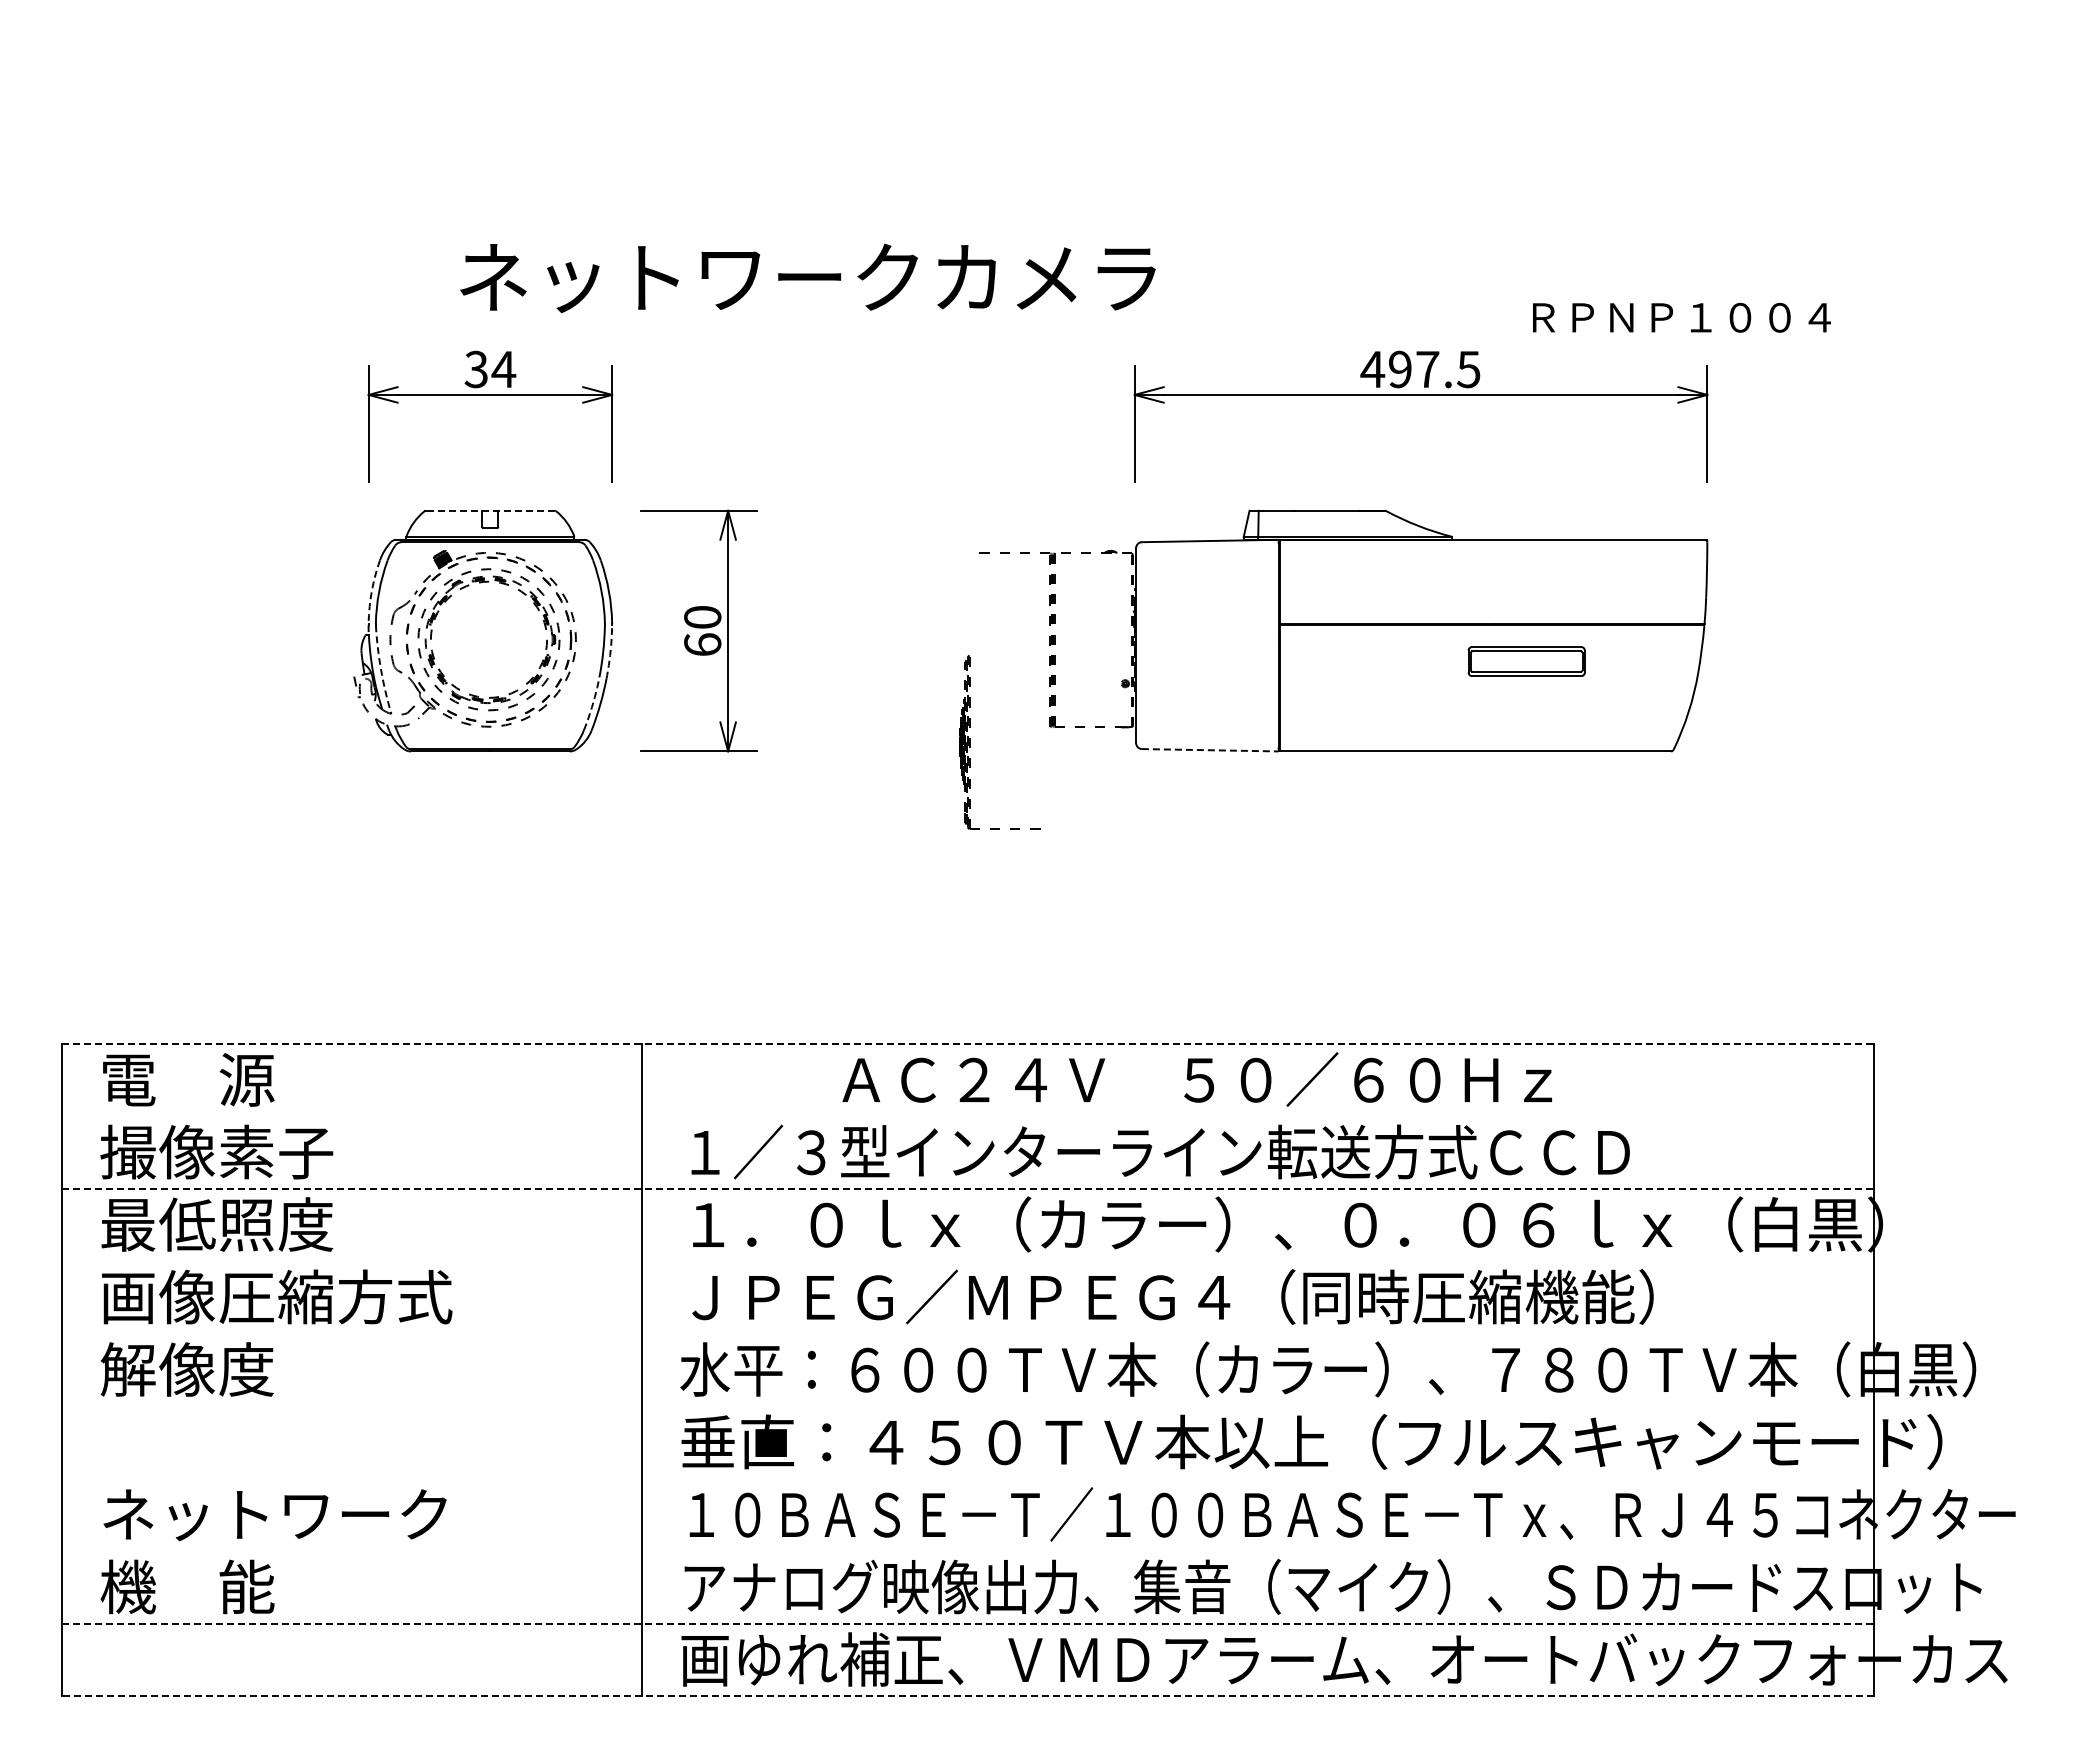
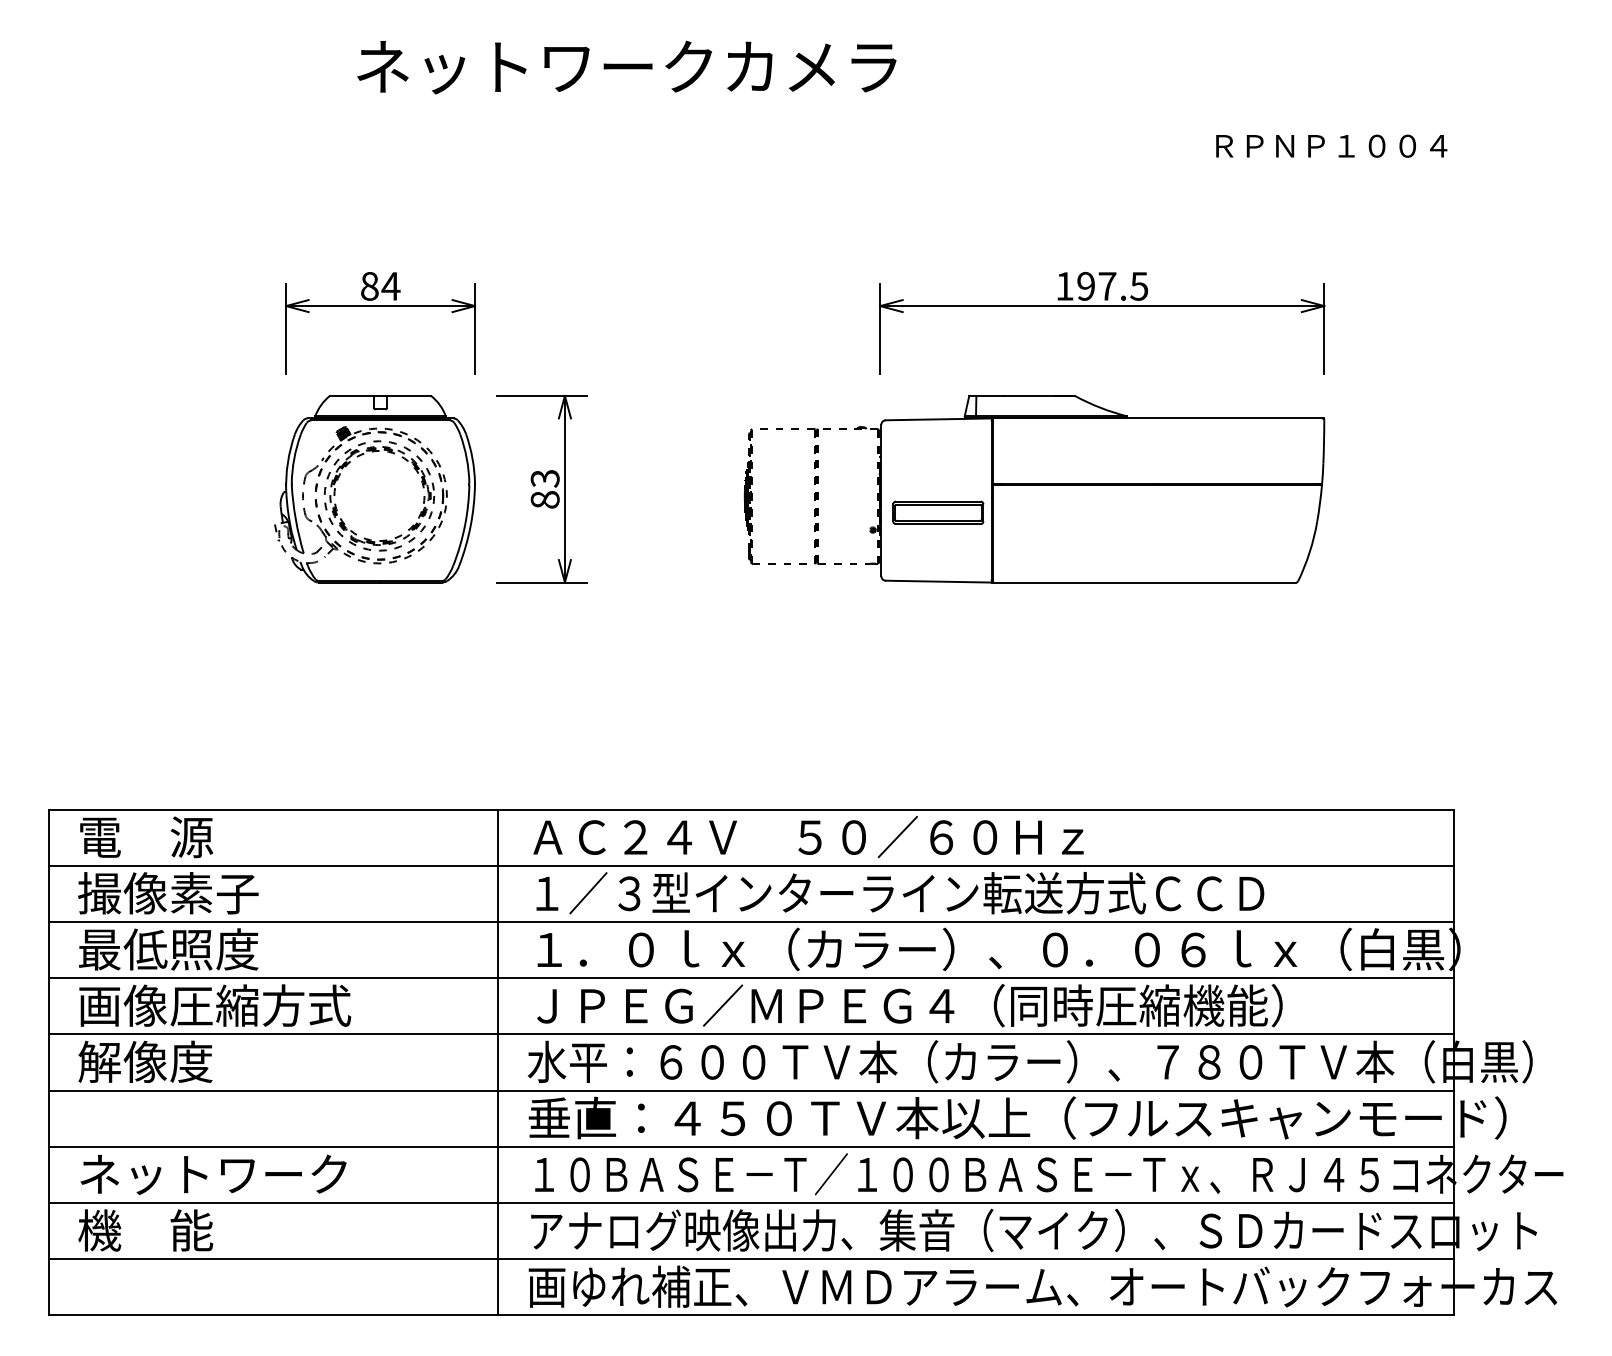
text: (807, 278) -> (626, 67), moved
text: (1681, 317) -> (1331, 146), moved
text: (476, 369) -> (369, 286), 34 -> 84
text: (1372, 369) -> (1064, 286), 497.5 -> 197.5
line: (490, 510) -> (380, 395), dashed -> solid
arc: (370, 597) -> (287, 463), dashed -> solid
text: (702, 631) -> (545, 489), 60 -> 83
arc: (610, 652) -> (473, 505), dashed -> solid
part: (1526, 661) -> (938, 512), moved
arc: (381, 670) -> (296, 519), dashed -> solid
arc: (592, 704) -> (459, 546), dashed -> solid
part: (970, 742) -> (752, 496), moved
line: (1210, 750) -> (938, 581), dashed -> solid
line: (968, 1044) -> (751, 809), dashed -> solid
text: (1196, 1079) -> (807, 836), moved
line: (968, 1116) -> (751, 865), added
line: (968, 1189) -> (751, 922), dashed -> solid
line: (968, 1261) -> (751, 978), added
line: (968, 1334) -> (751, 1034), added
line: (968, 1406) -> (751, 1090), added
line: (968, 1479) -> (751, 1147), added
line: (968, 1551) -> (751, 1203), added
line: (968, 1623) -> (751, 1258), dashed -> solid
line: (968, 1696) -> (751, 1315), dashed -> solid

